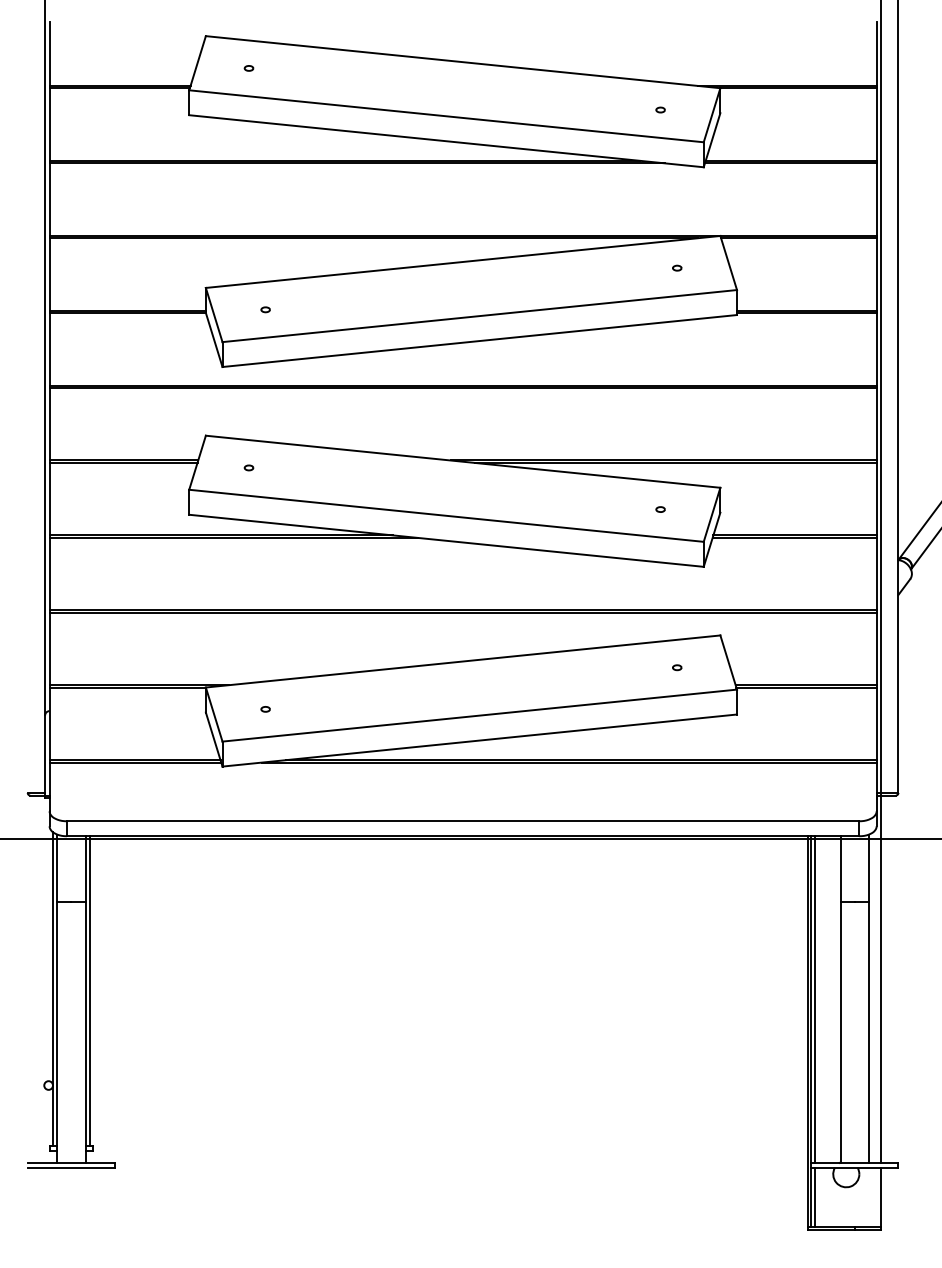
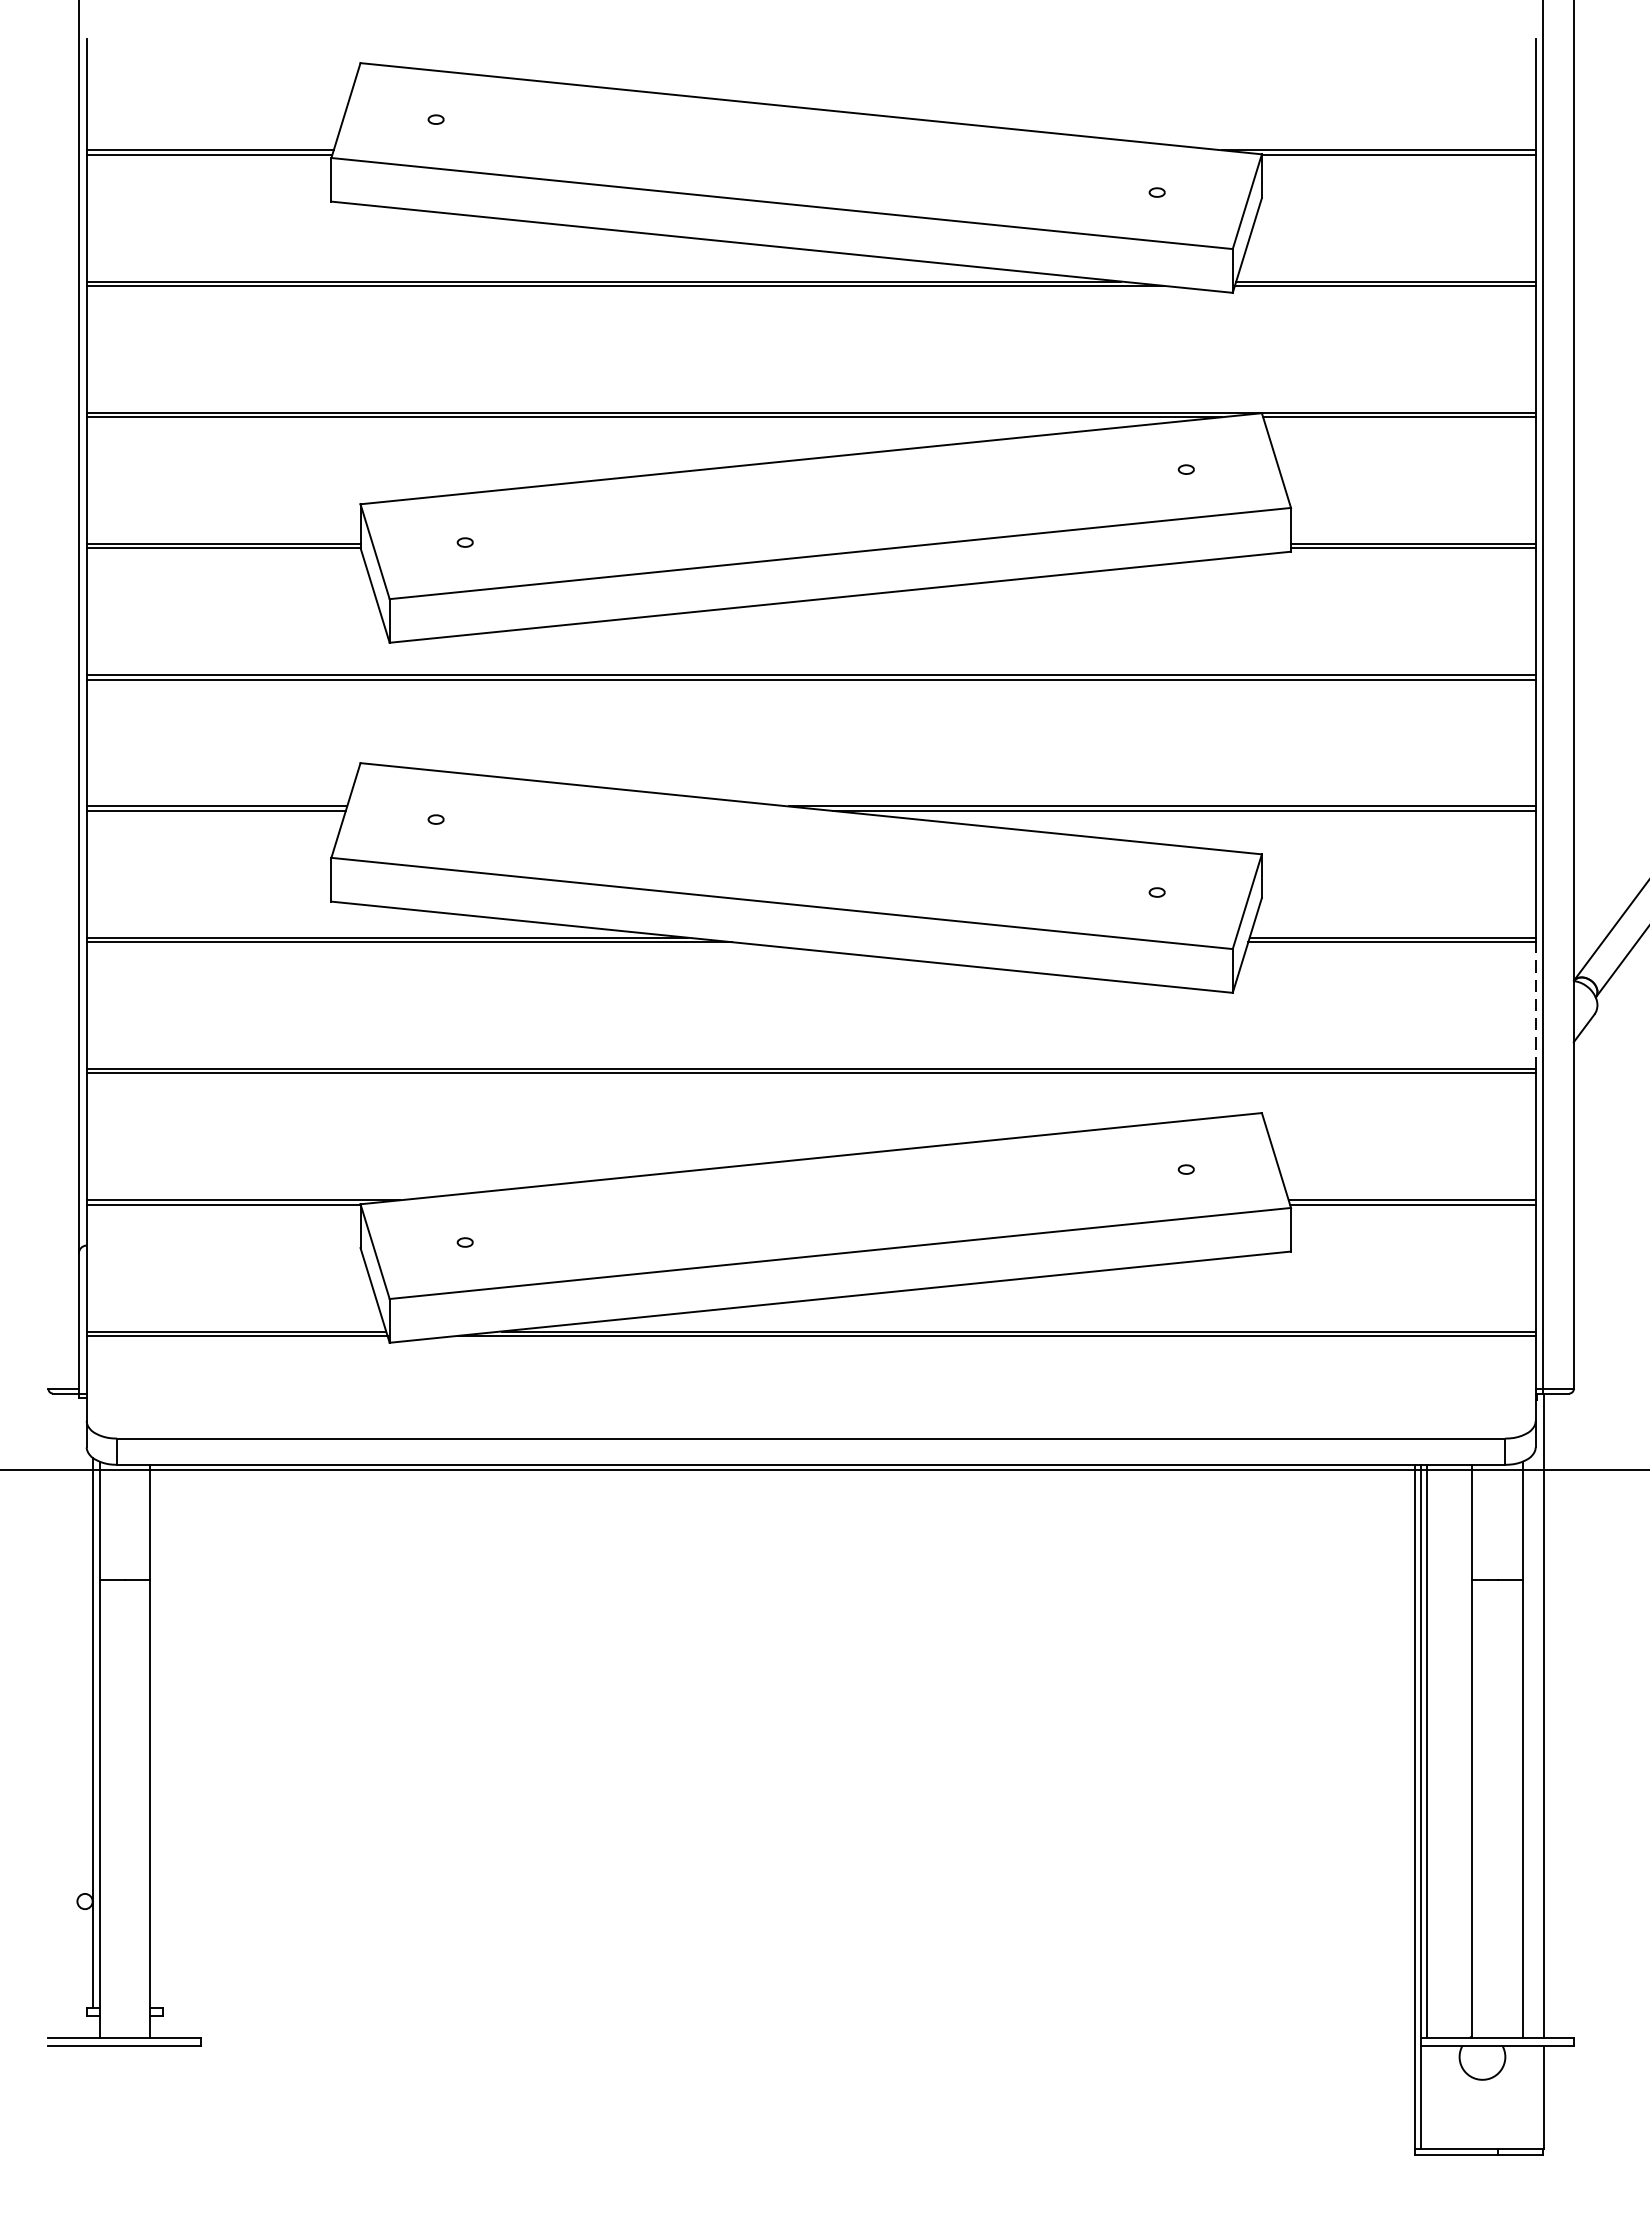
line: (876, 573) -> (1535, 1004), solid -> dashed
line: (89, 991) -> (156, 1736), removed
line: (814, 1196) -> (1426, 2095), removed

